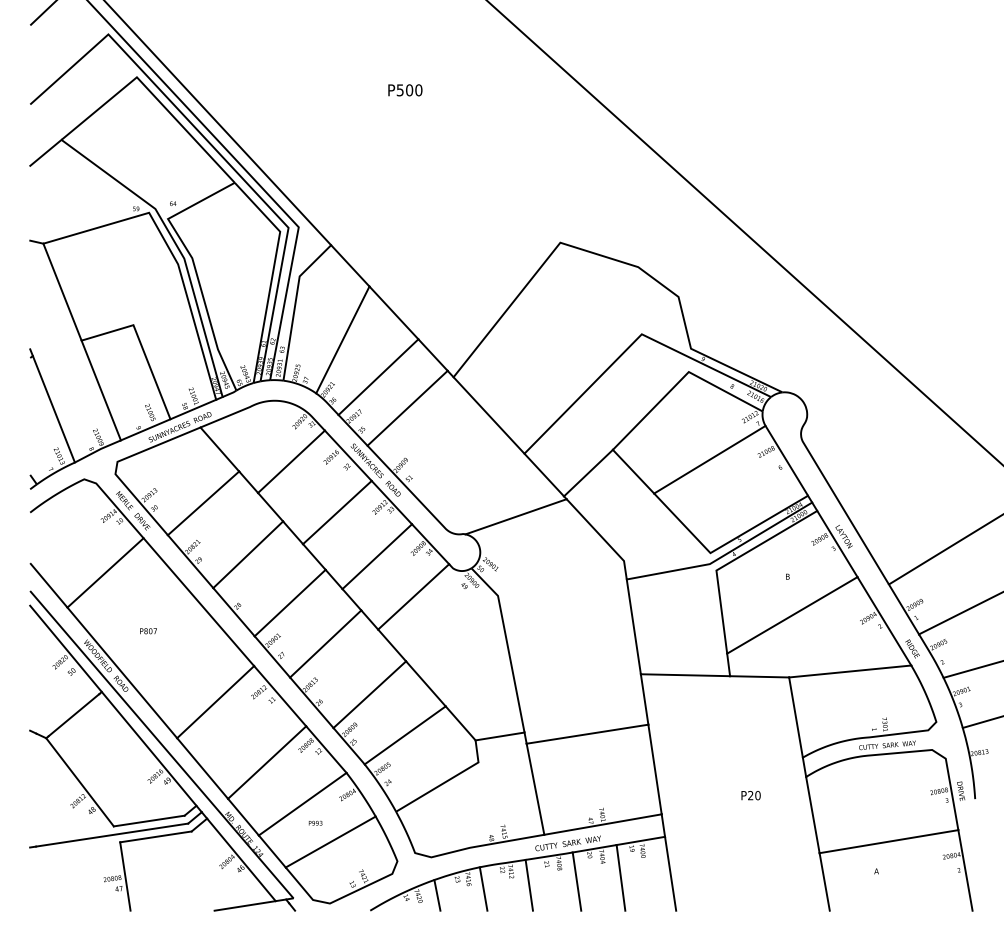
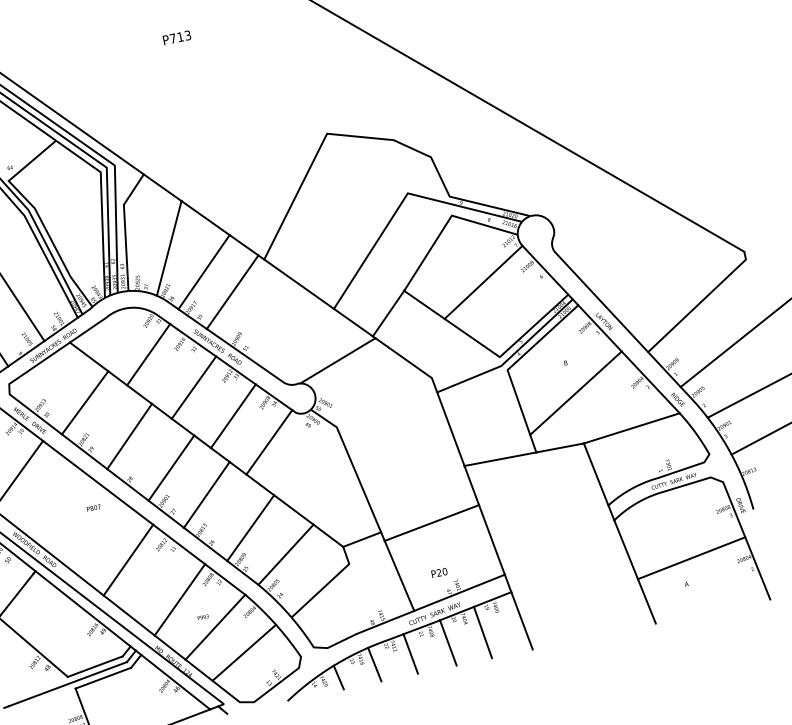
text: (409, 90) -> (180, 37), P500 -> P713
text: (148, 631) -> (93, 508), moved
text: (750, 795) -> (439, 572), moved
text: (315, 822) -> (203, 616), moved

